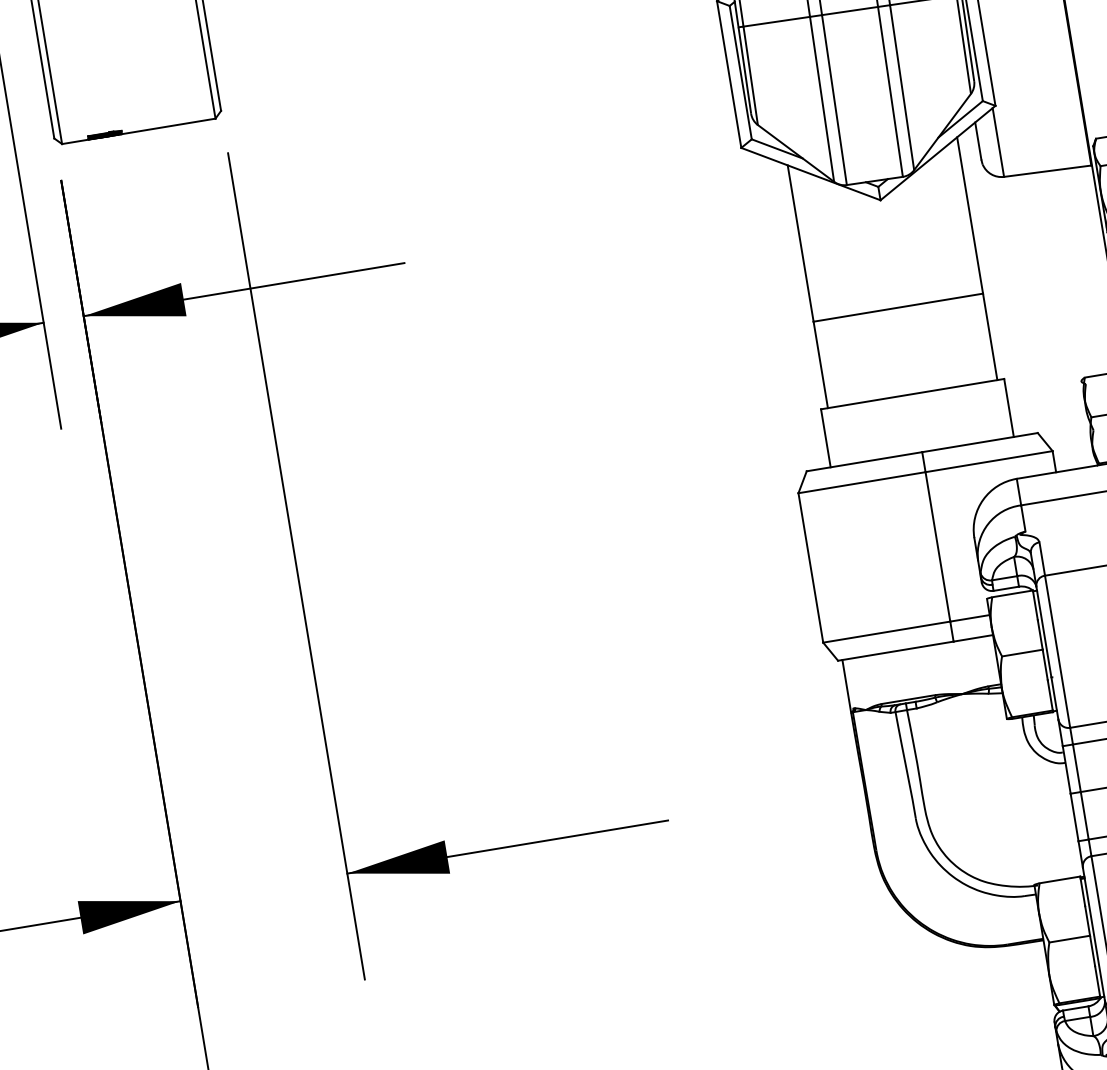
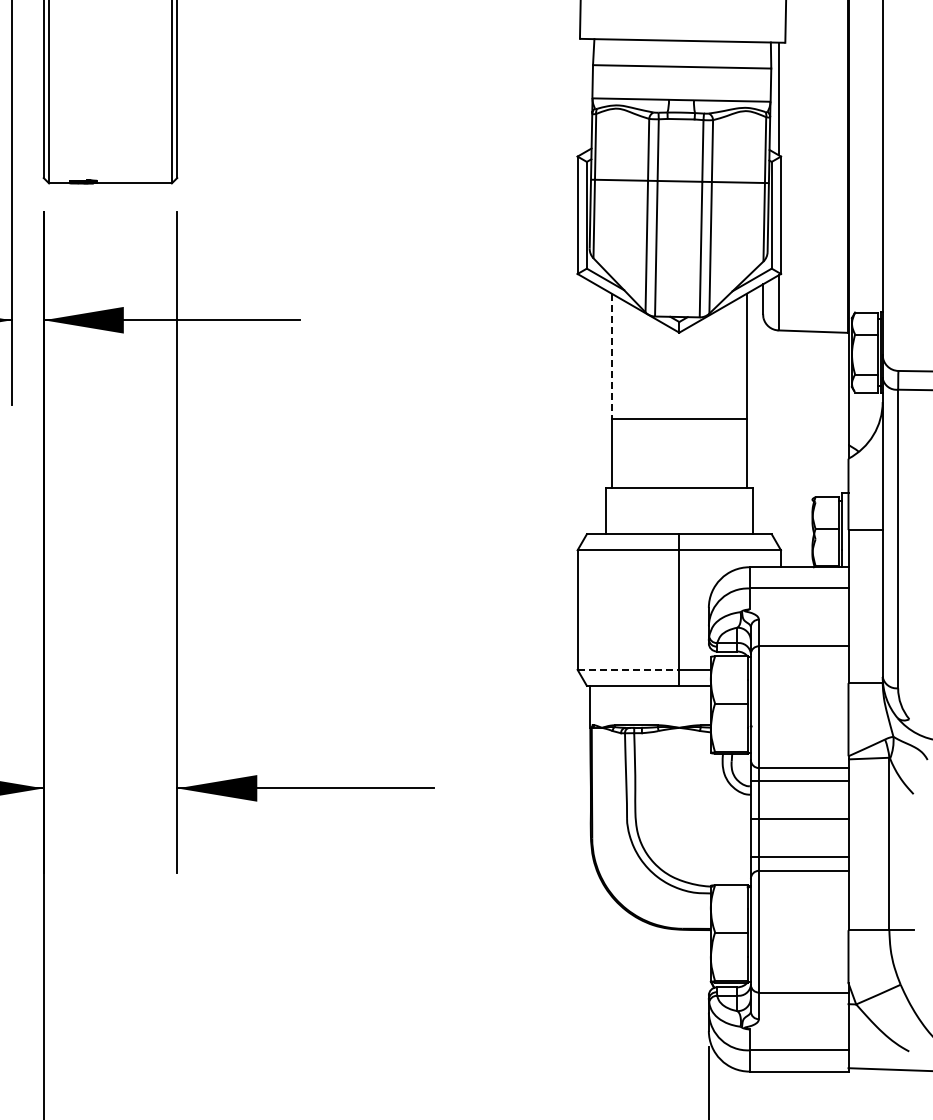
line: (800, 244) -> (611, 356), solid -> dashed
line: (886, 631) -> (628, 669), solid -> dashed

